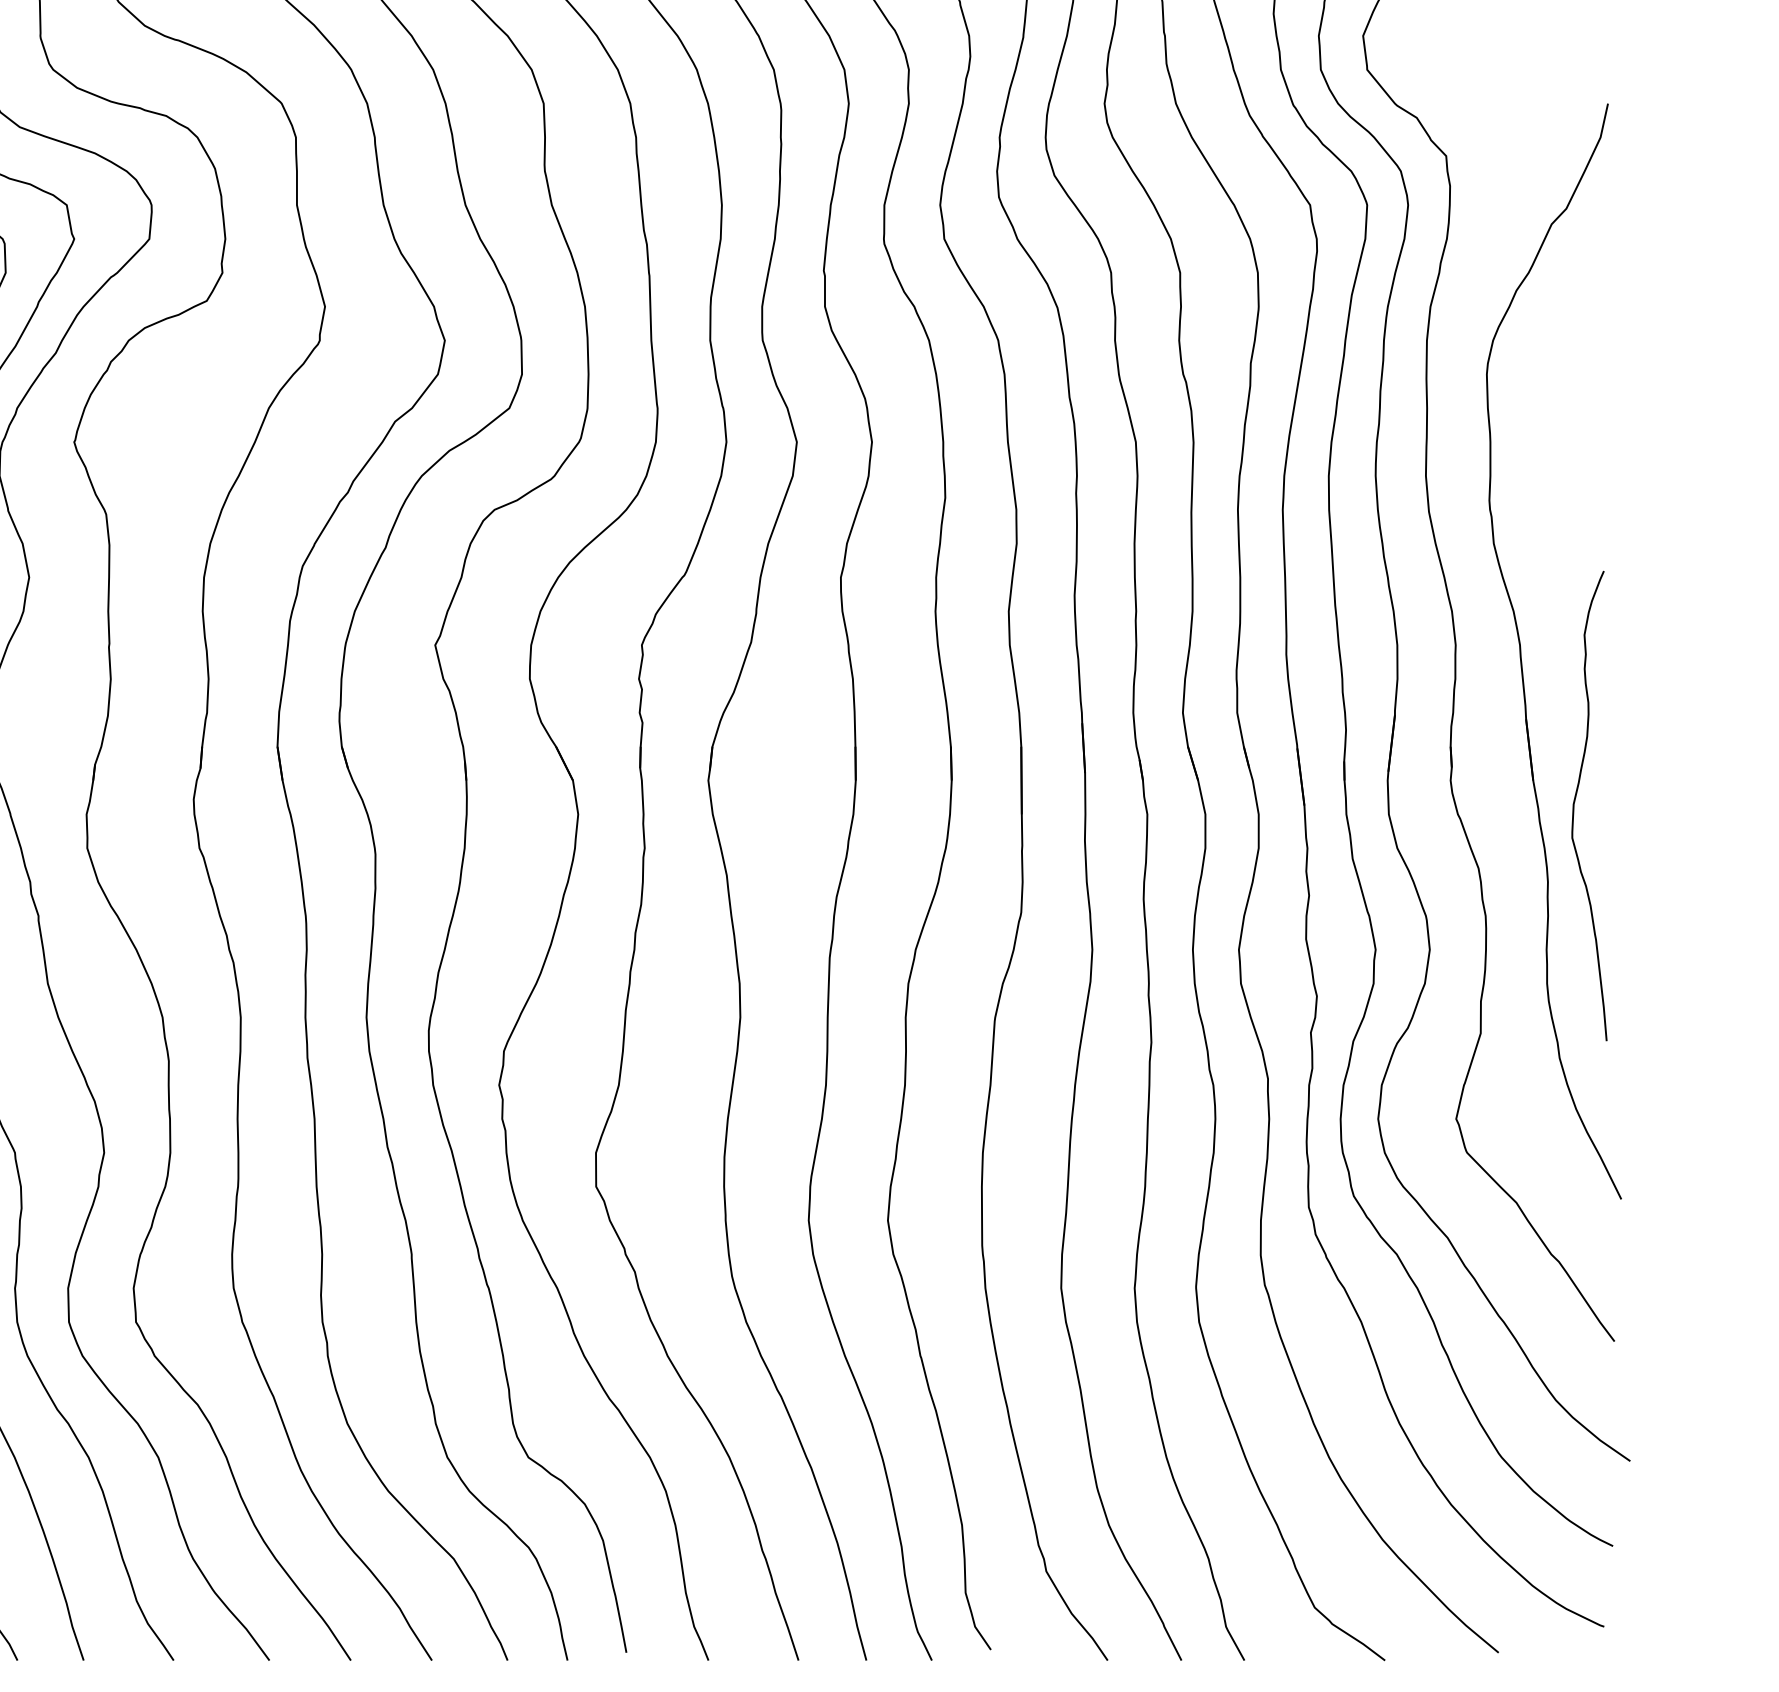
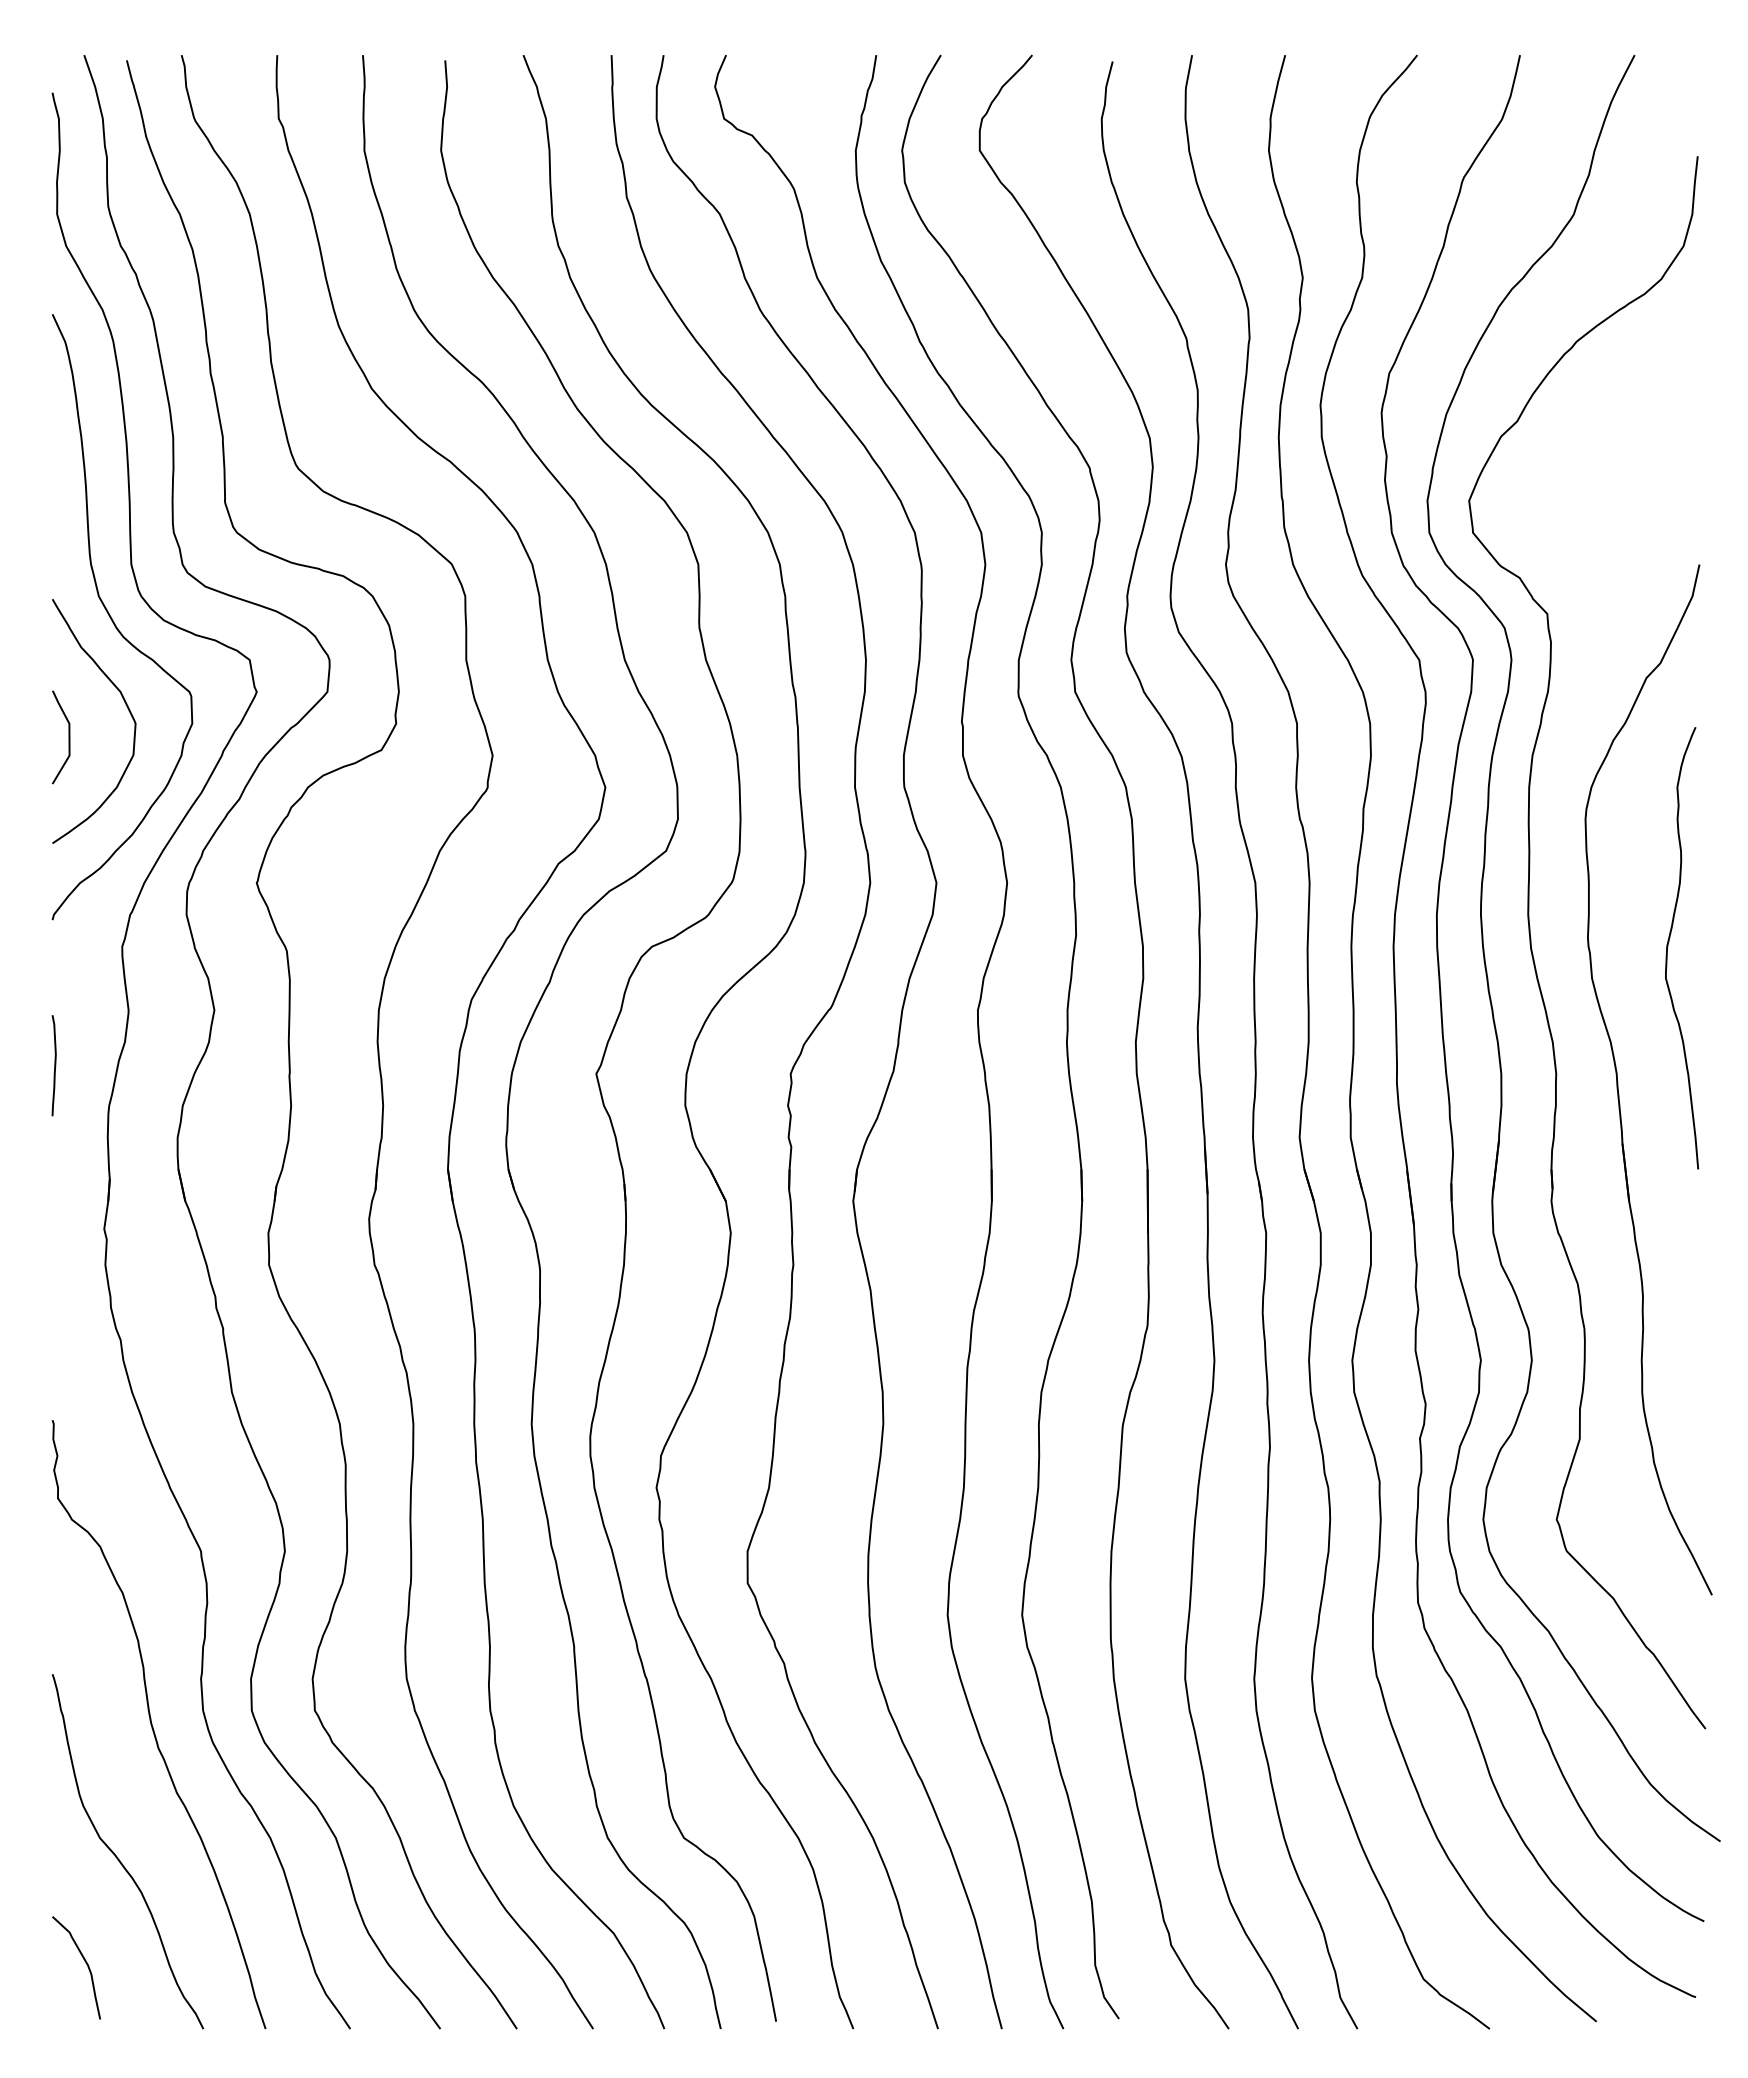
curve: (1575, 805) -> (1668, 947), moved

